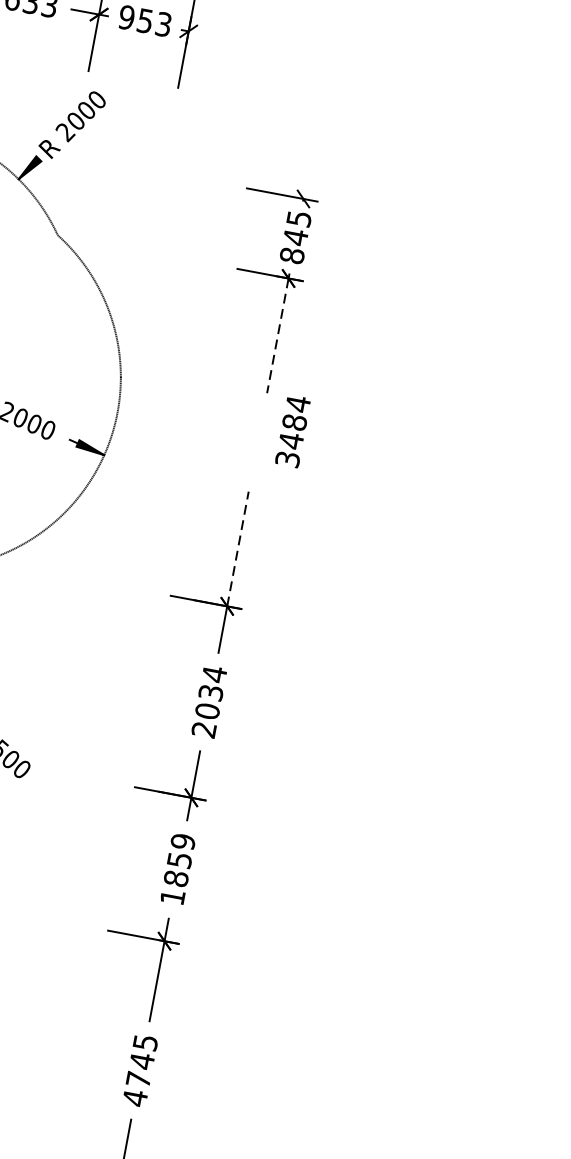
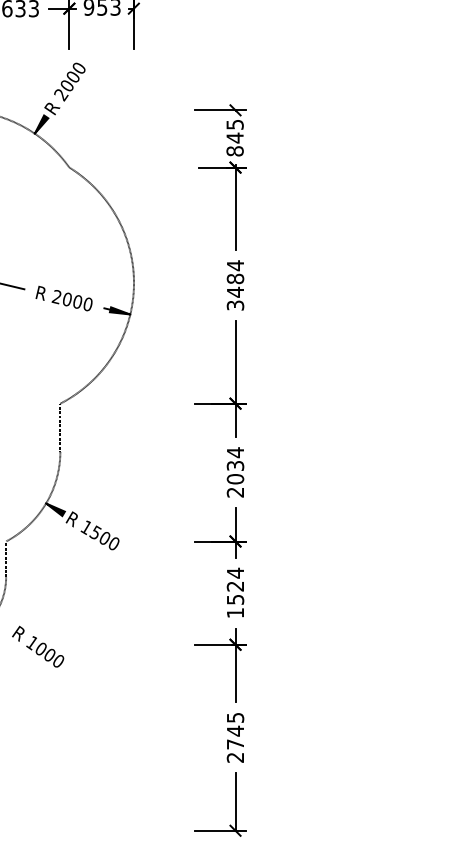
line: (277, 336) -> (235, 209), dashed -> solid
text: (292, 431) -> (235, 285), moved
line: (238, 547) -> (235, 361), dashed -> solid
text: (179, 858) -> (235, 585), 1859 -> 1524
text: (133, 1097) -> (234, 757), 4745 -> 2745

